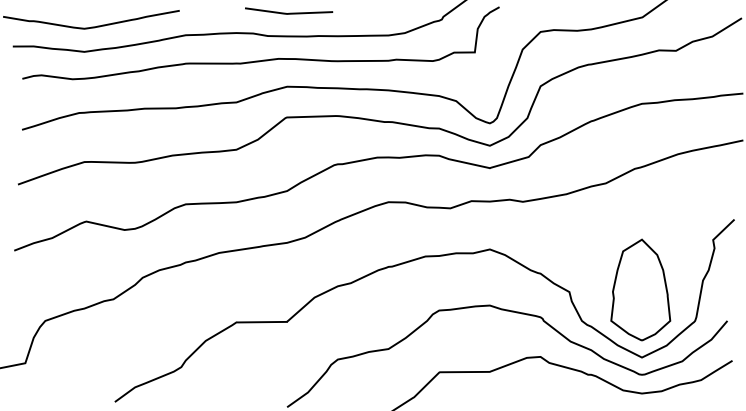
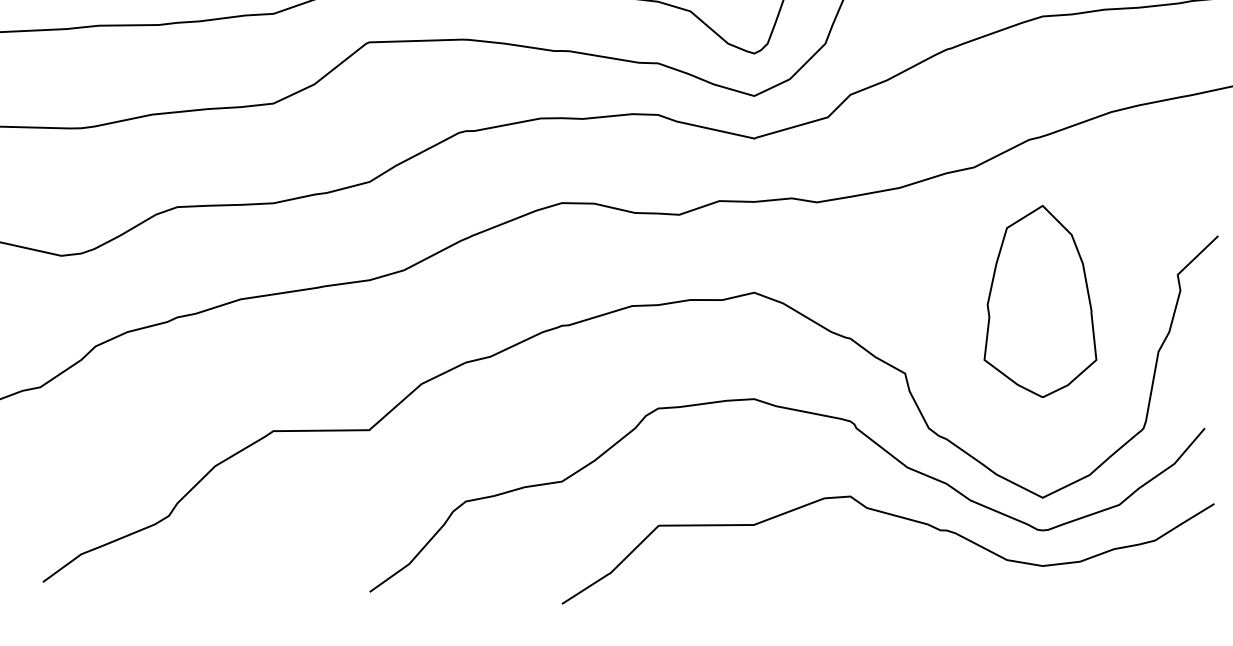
part: (640, 289) -> (1039, 300), moved

